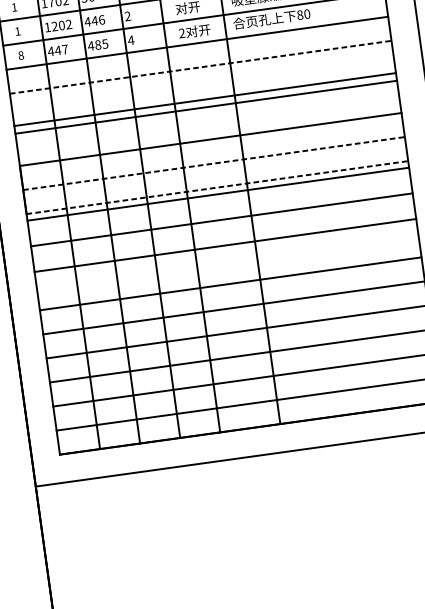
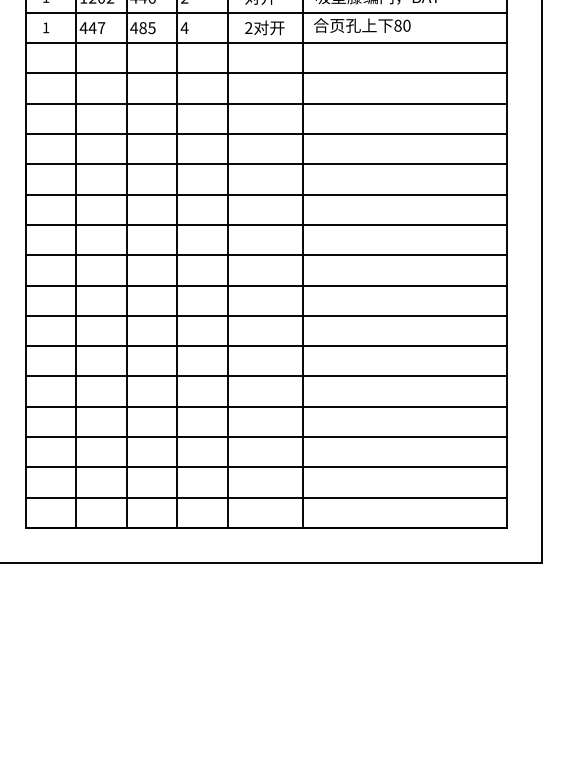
text: (20, 55) -> (45, 27), 8 -> 1
line: (201, 67) -> (266, 73), dashed -> solid
line: (204, 99) -> (265, 133), moved
line: (205, 107) -> (265, 103), moved
line: (214, 163) -> (266, 194), dashed -> solid
line: (217, 187) -> (266, 224), dashed -> solid
line: (217, 194) -> (265, 255), moved
line: (221, 219) -> (265, 285), moved
line: (224, 245) -> (265, 315), moved

